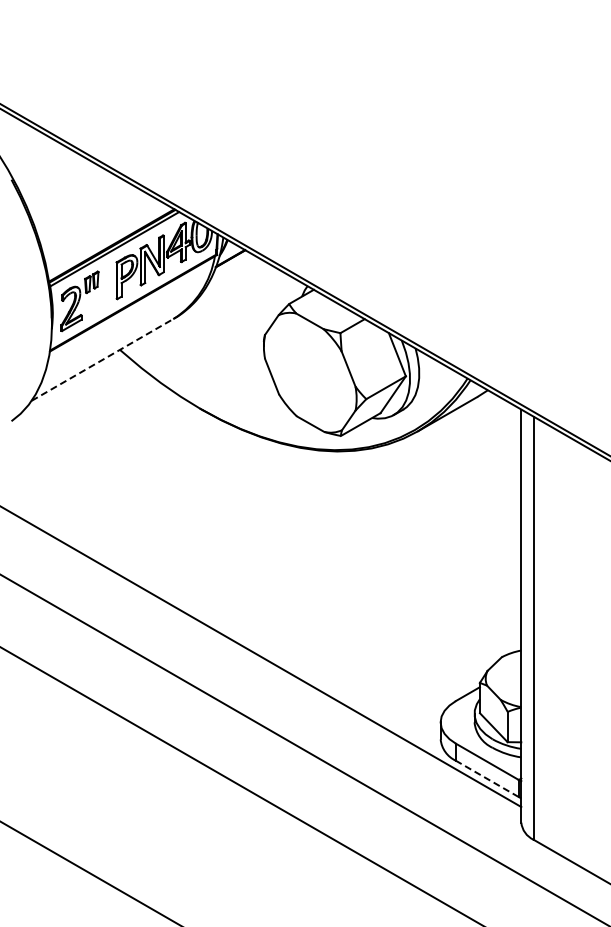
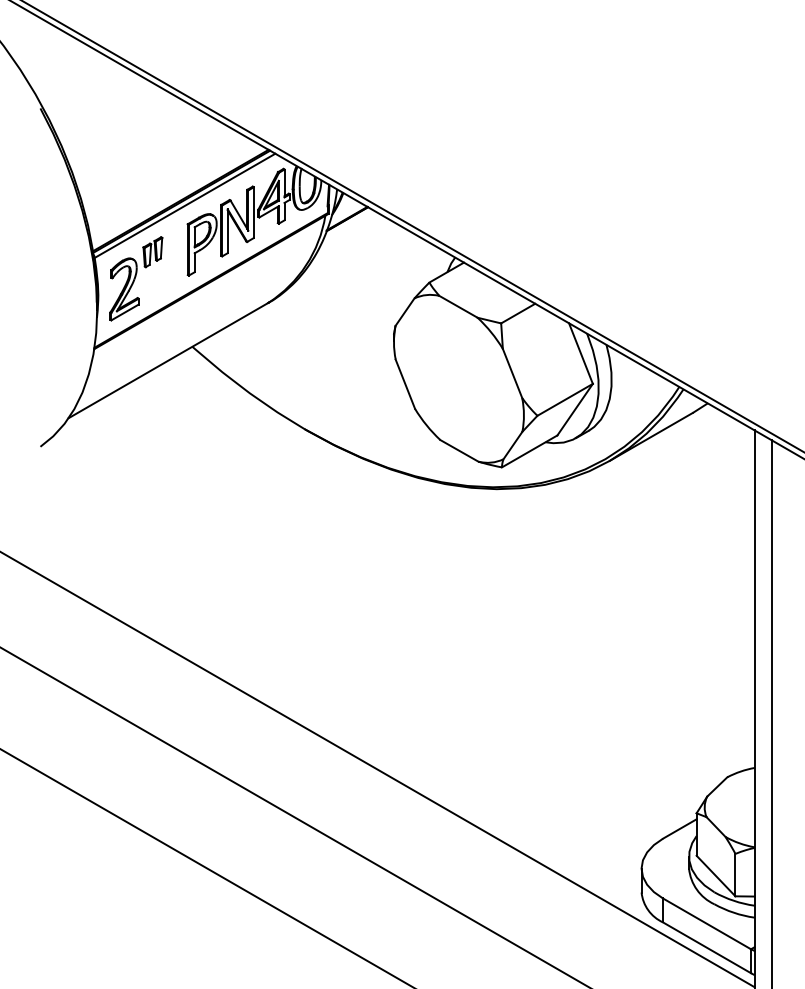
line: (103, 359) -> (169, 360), dashed -> solid
line: (486, 778) -> (705, 947), dashed -> solid

